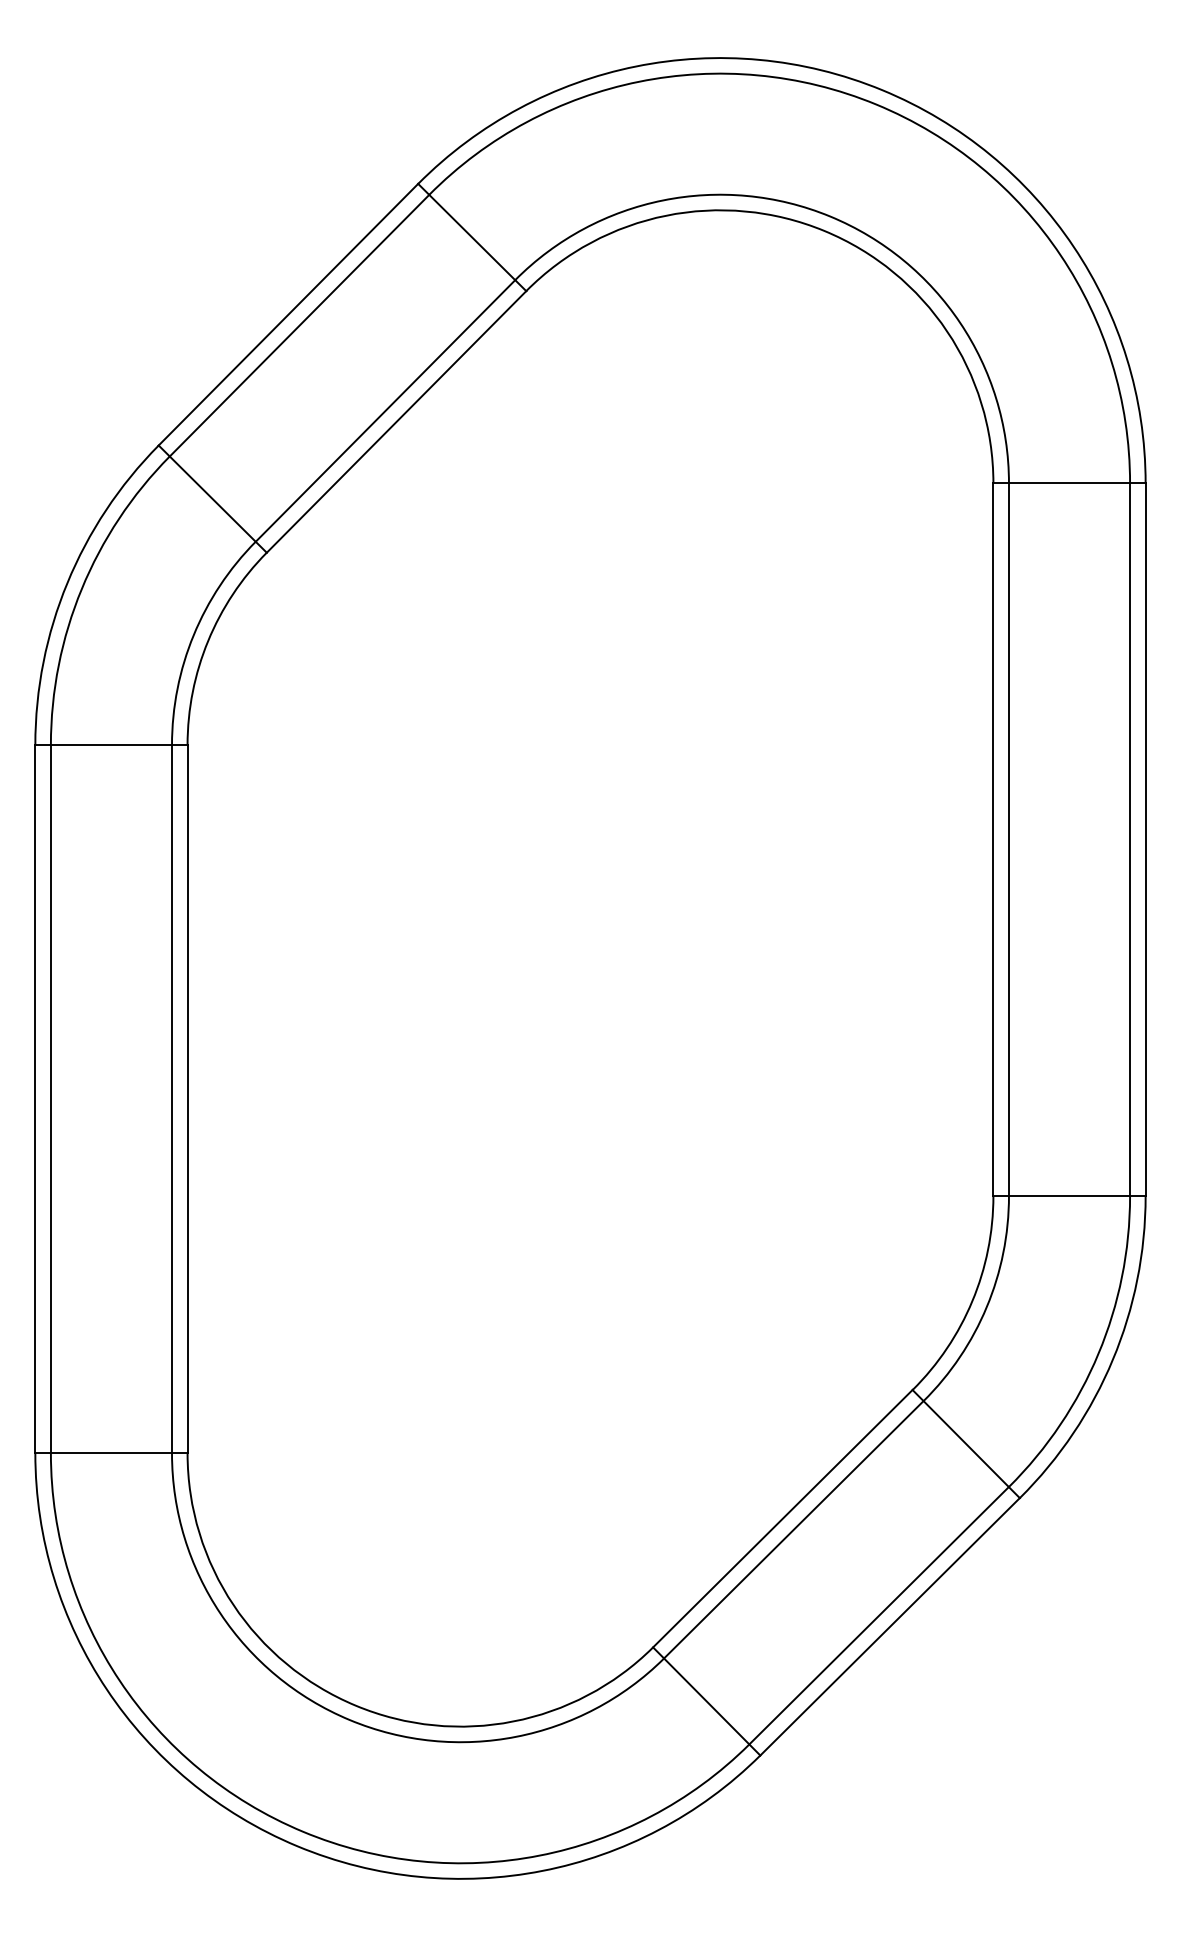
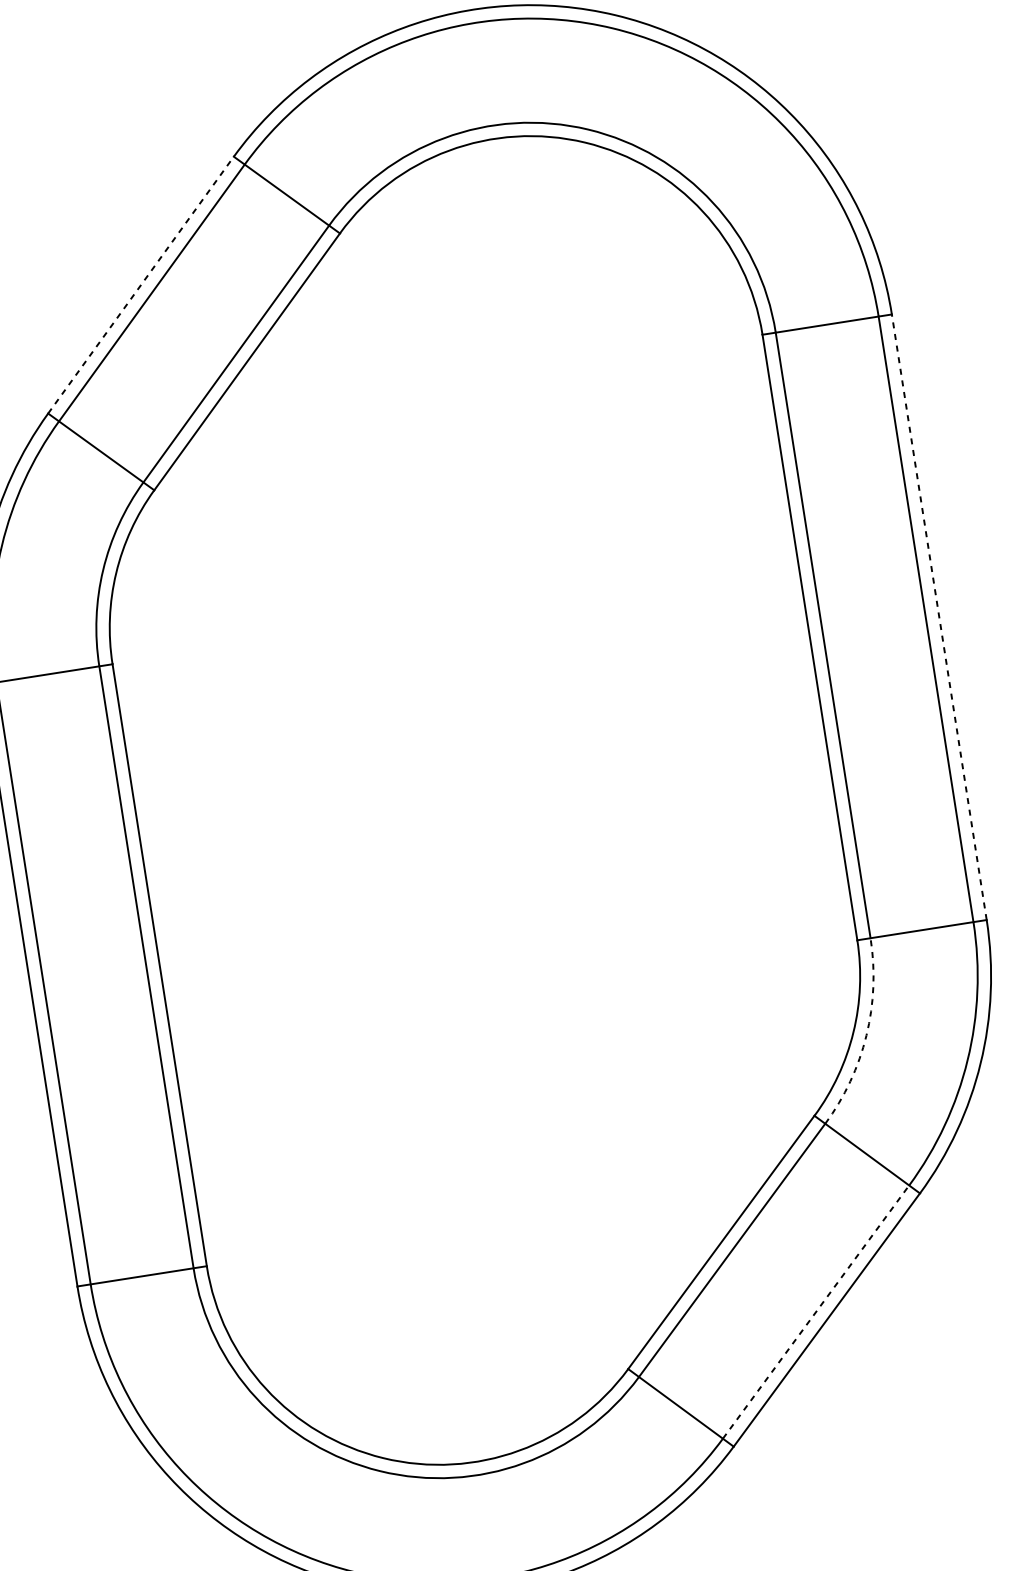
line: (288, 314) -> (141, 284), solid -> dashed
line: (1145, 839) -> (939, 617), solid -> dashed
arc: (986, 1307) -> (866, 1035), solid -> dashed
line: (879, 1615) -> (816, 1311), solid -> dashed

